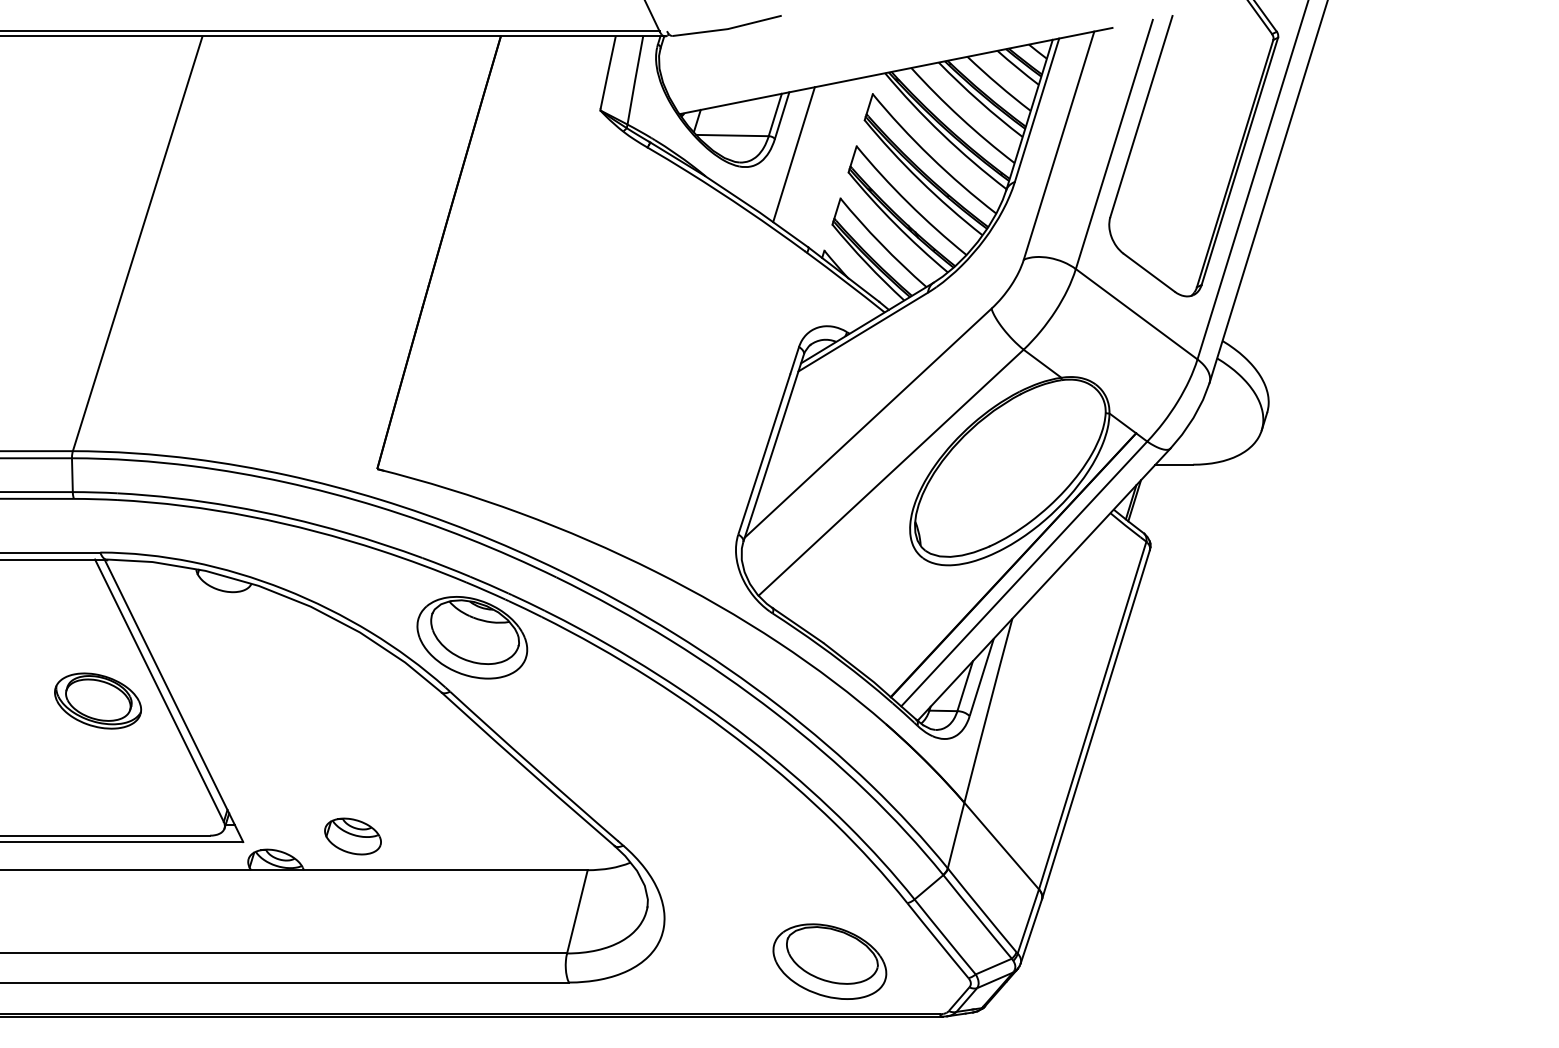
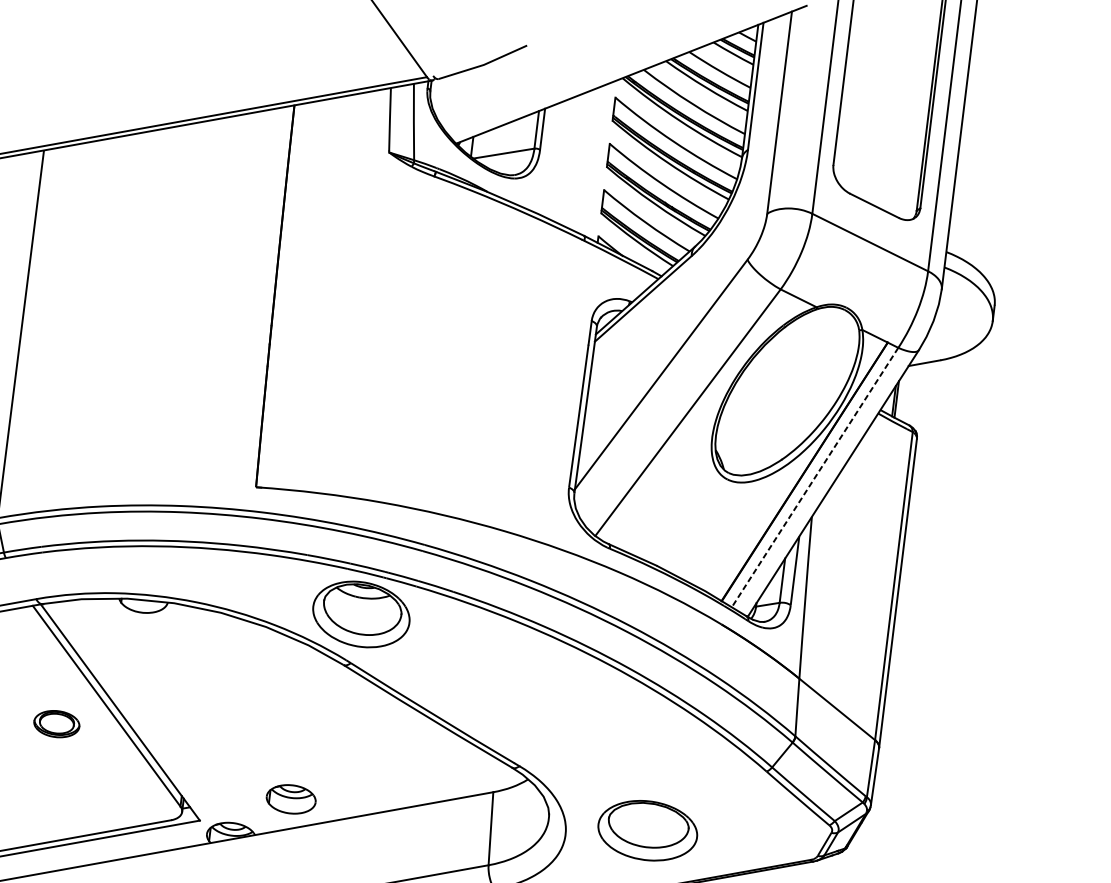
line: (793, 154) -> (557, 160), removed
line: (1024, 573) -> (815, 477), solid -> dashed
part: (98, 700) -> (56, 723), size x0.6
part: (829, 961) -> (647, 830), moved

